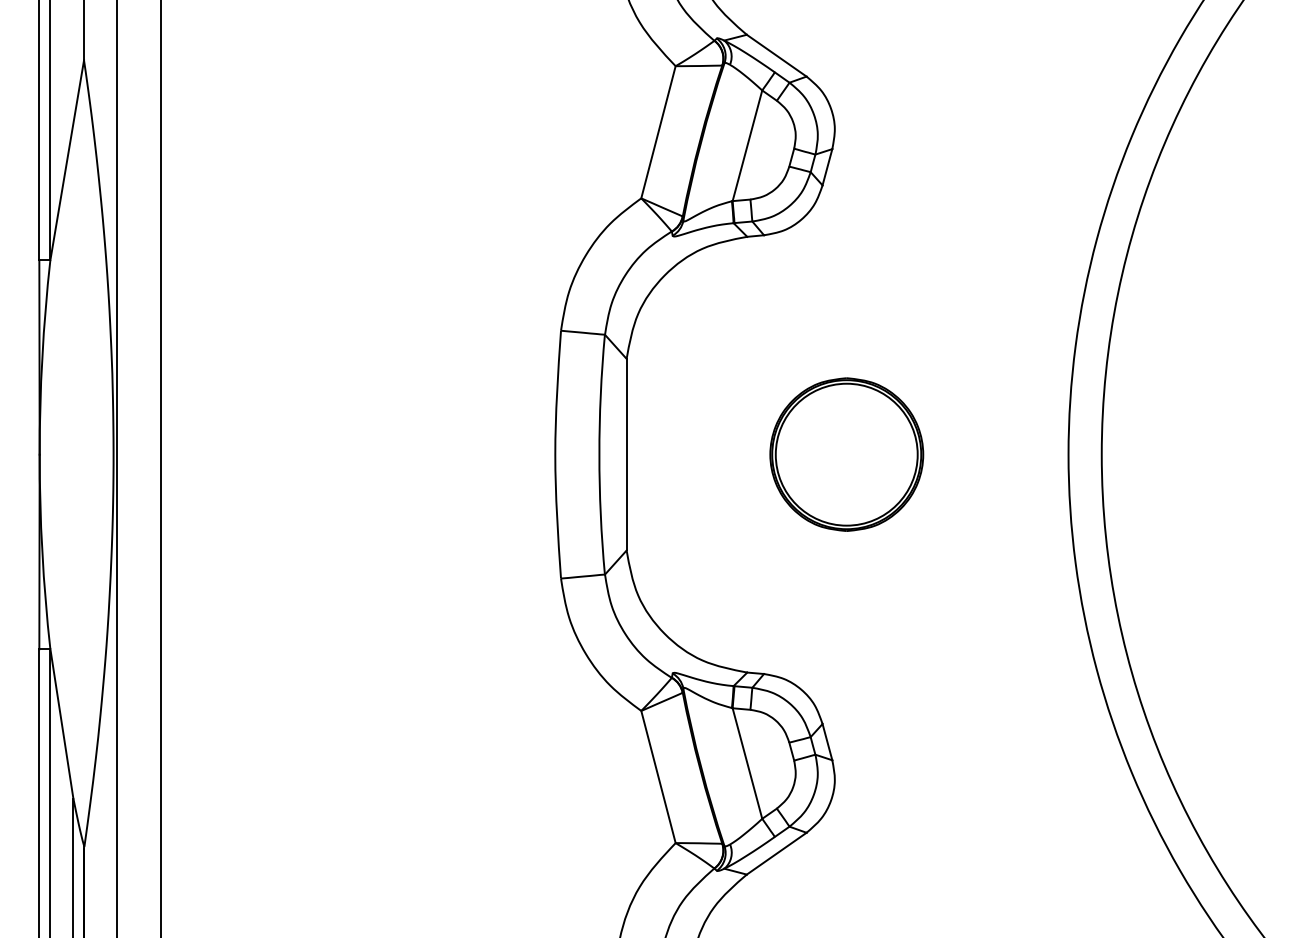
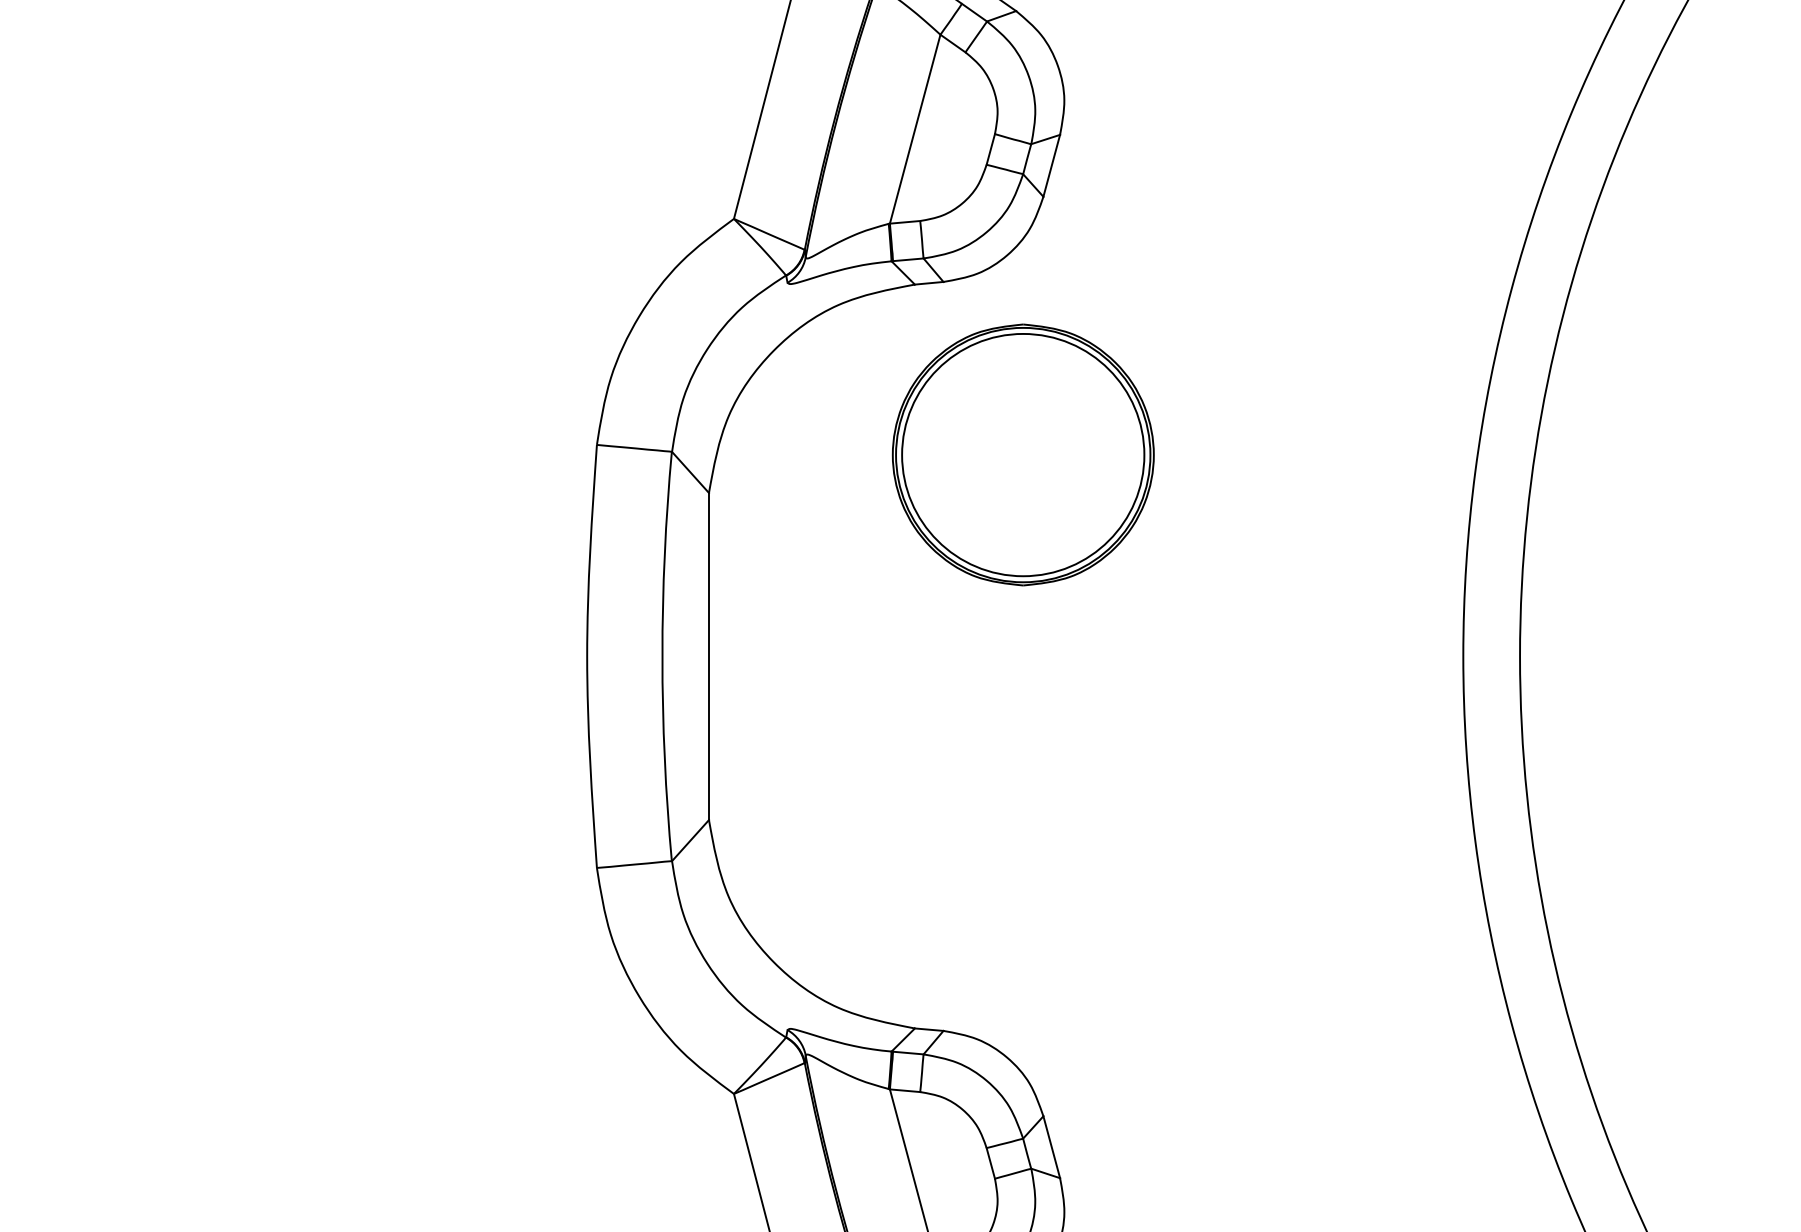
part: (846, 454) -> (1022, 454), moved

